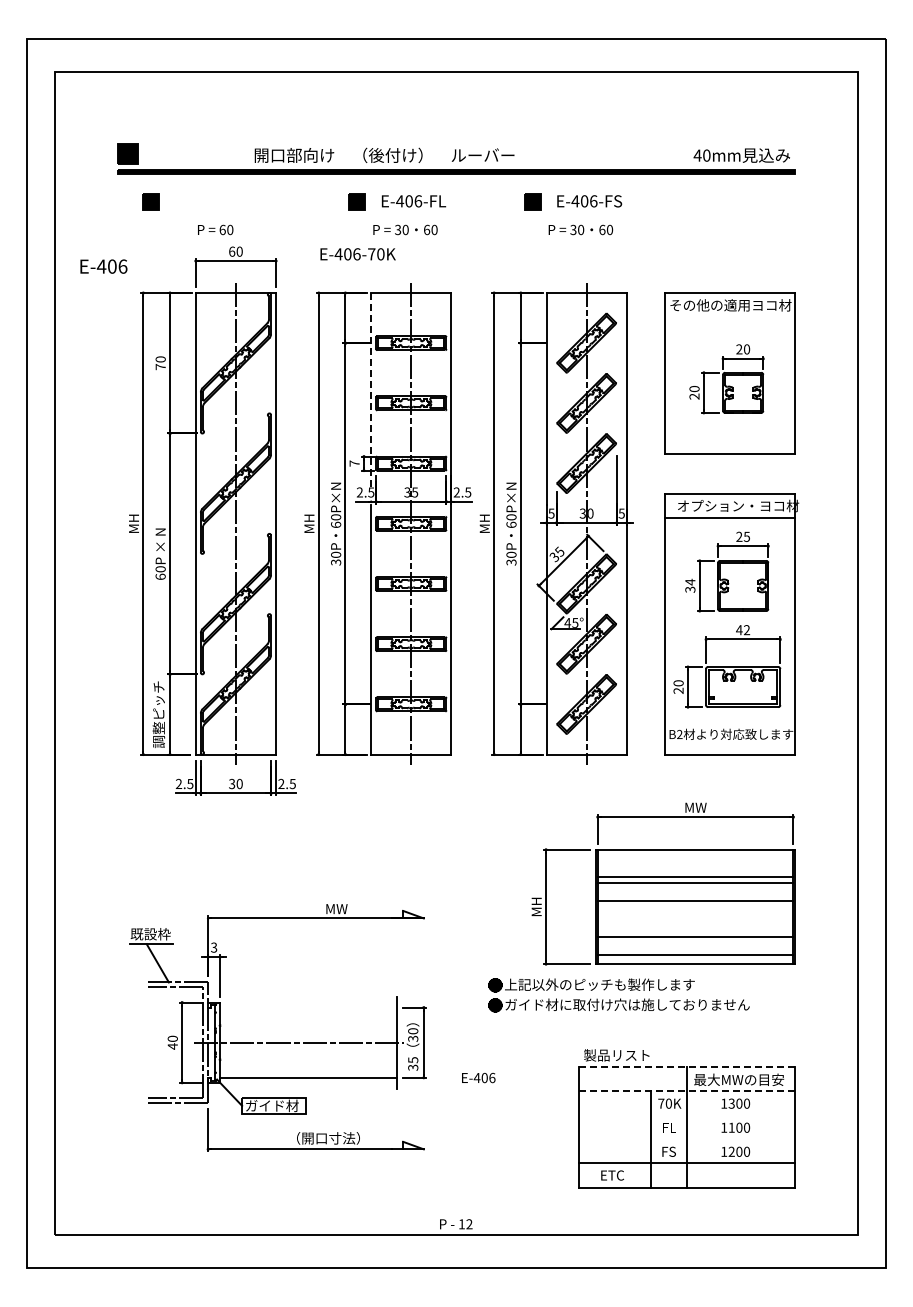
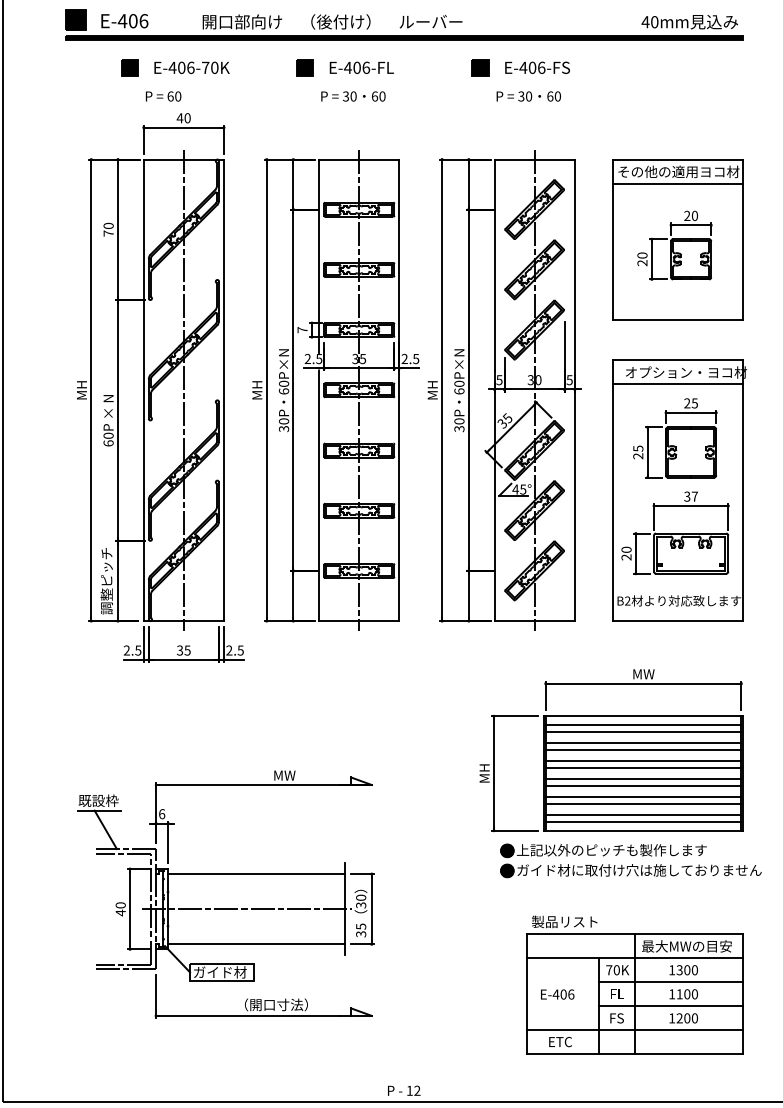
part: (150, 201) -> (129, 68), moved
text: (231, 251) -> (179, 118), 60 -> 40
text: (357, 254) -> (191, 68), moved
text: (103, 266) -> (124, 21), moved
line: (729, 317) -> (677, 184), added
line: (371, 389) -> (319, 256), dashed -> solid
text: (690, 585) -> (638, 452), 34 -> 25
text: (743, 630) -> (691, 497), 42 -> 37
text: (239, 783) -> (187, 650), 30 -> 35
line: (695, 858) -> (643, 725), added
line: (695, 865) -> (643, 732), added
line: (695, 894) -> (643, 761), added
line: (695, 912) -> (643, 779), added
line: (695, 919) -> (643, 786), added
line: (695, 930) -> (643, 797), added
text: (214, 947) -> (162, 814), 3 -> 6
line: (695, 948) -> (643, 815), added
part: (618, 995) -> (630, 861), moved
line: (308, 1007) -> (256, 874), added
line: (687, 1067) -> (635, 934), dashed -> solid
text: (478, 1077) -> (557, 994), moved
line: (687, 1091) -> (635, 958), dashed -> solid
line: (723, 1115) -> (671, 982), added
line: (723, 1139) -> (671, 1006), added

